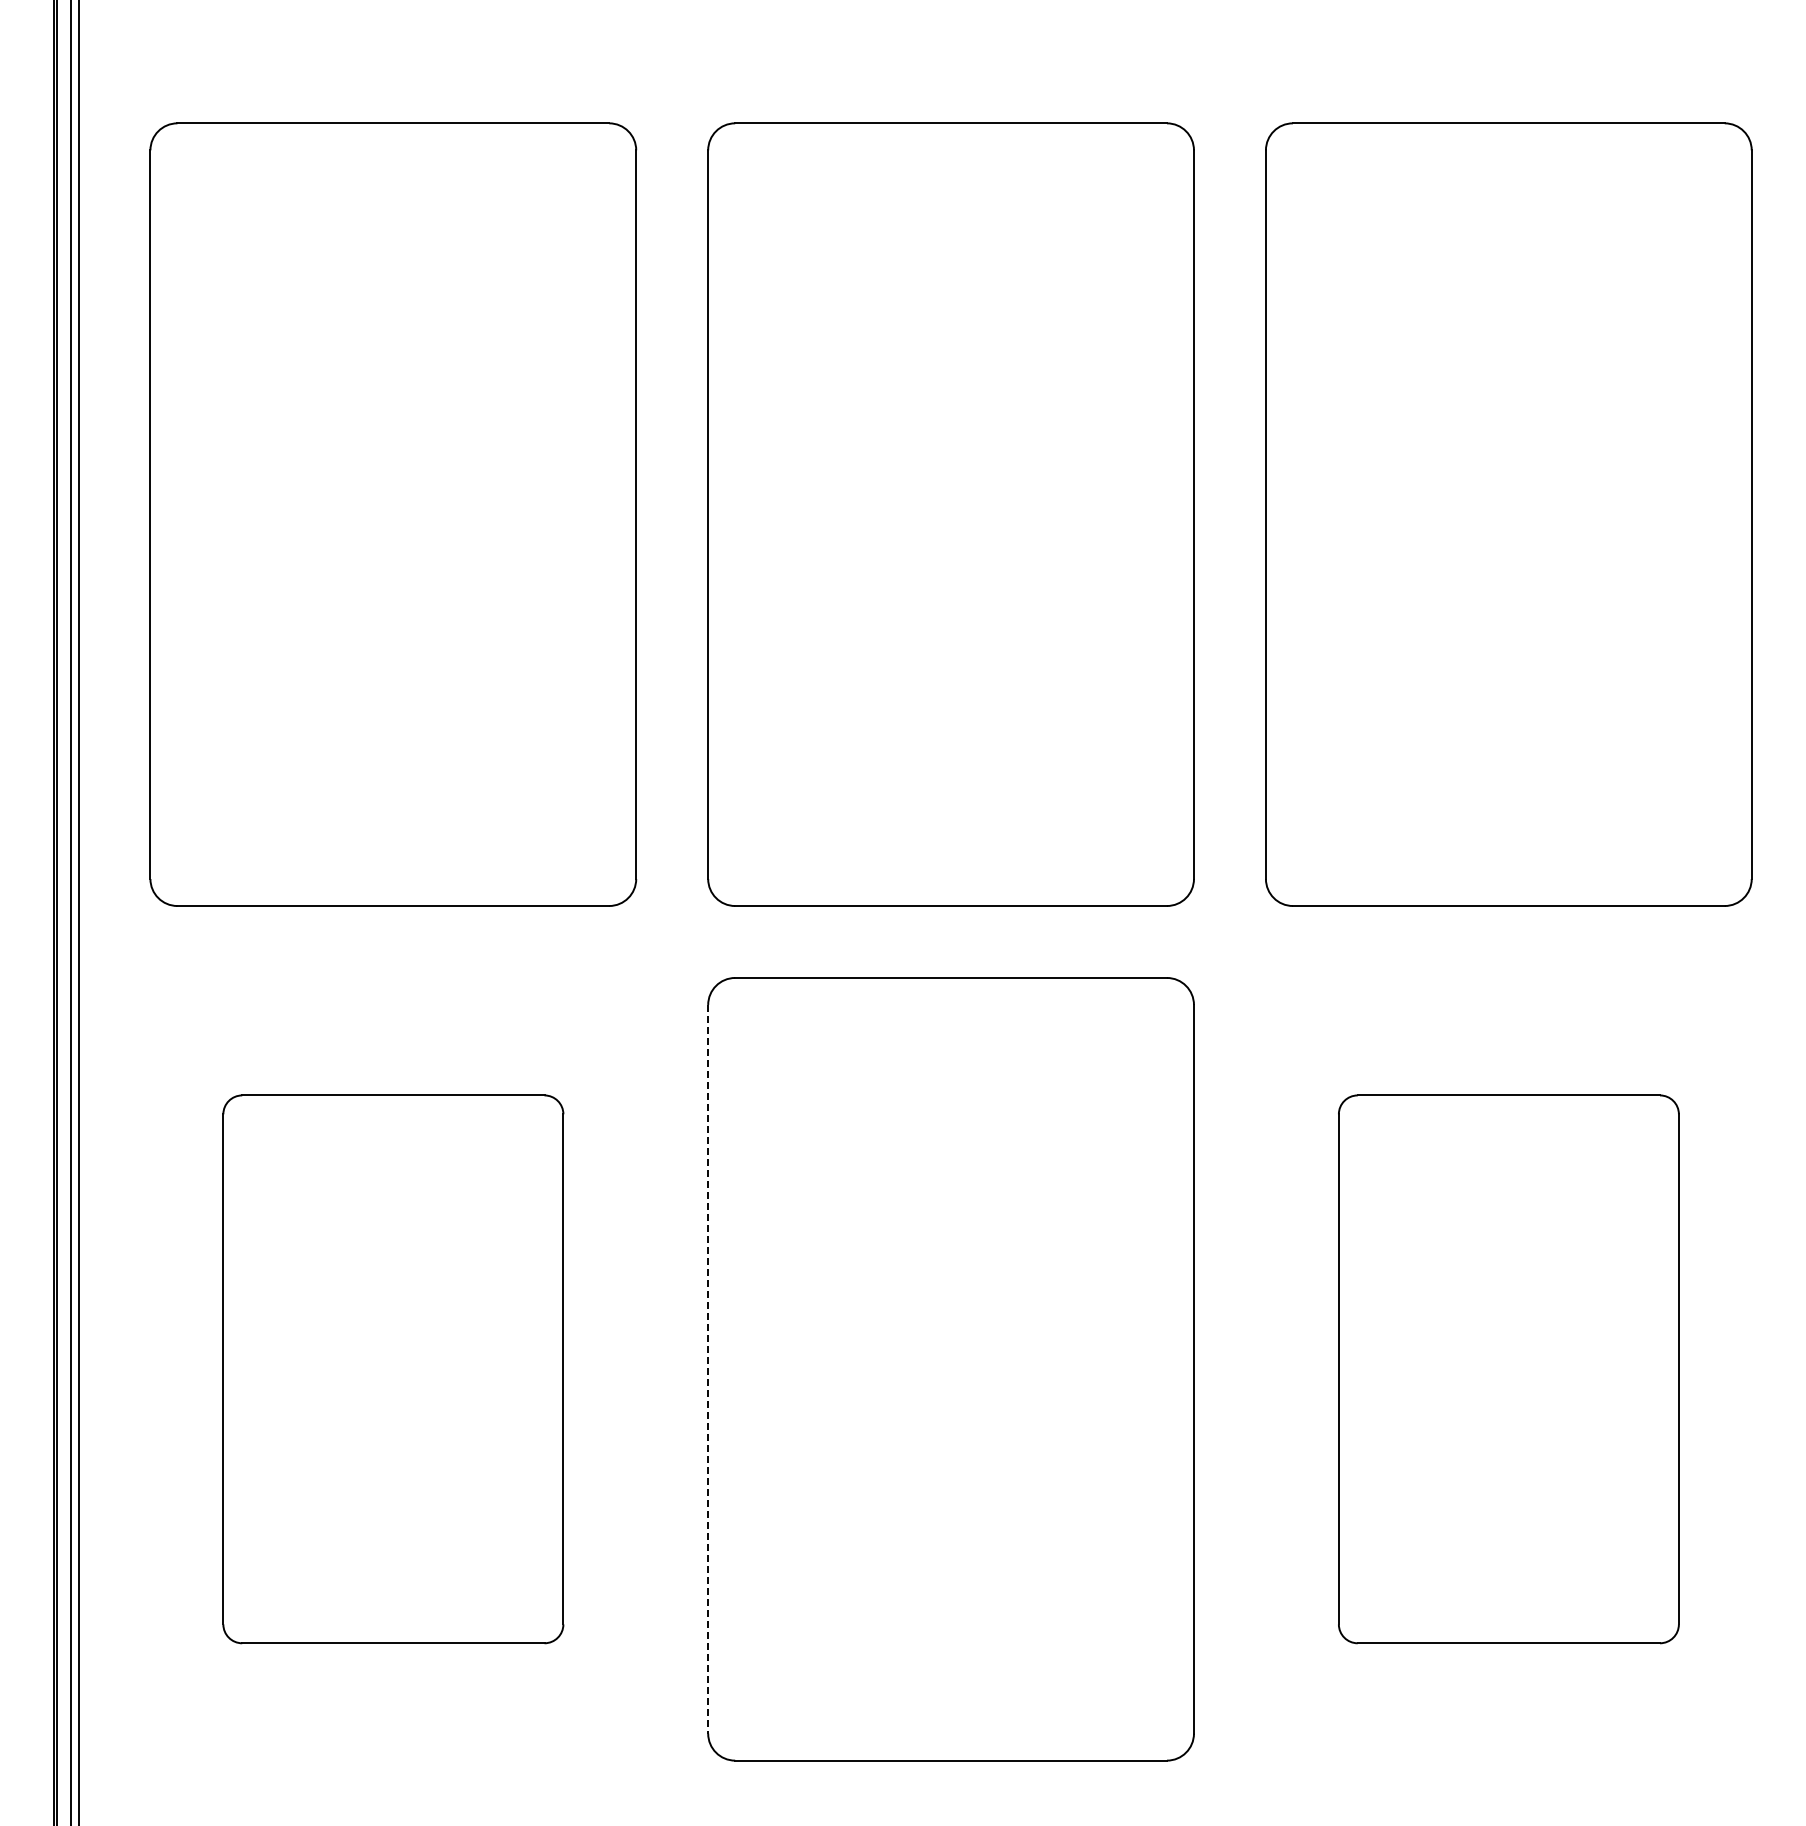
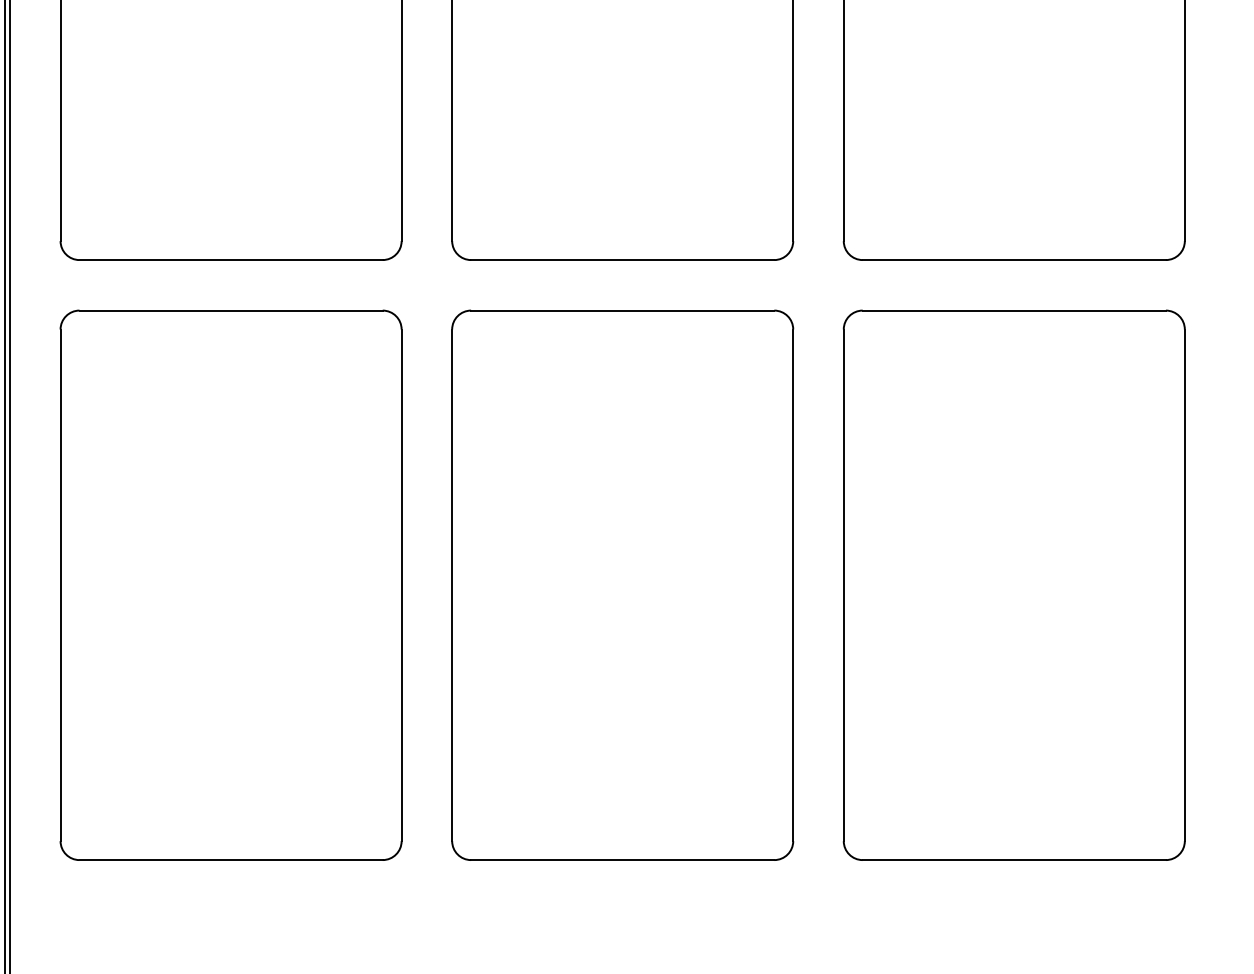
part: (393, 1369) -> (231, 585), size x1.43
line: (708, 1369) -> (452, 585), dashed -> solid
part: (1508, 1369) -> (1014, 585), size x1.43

